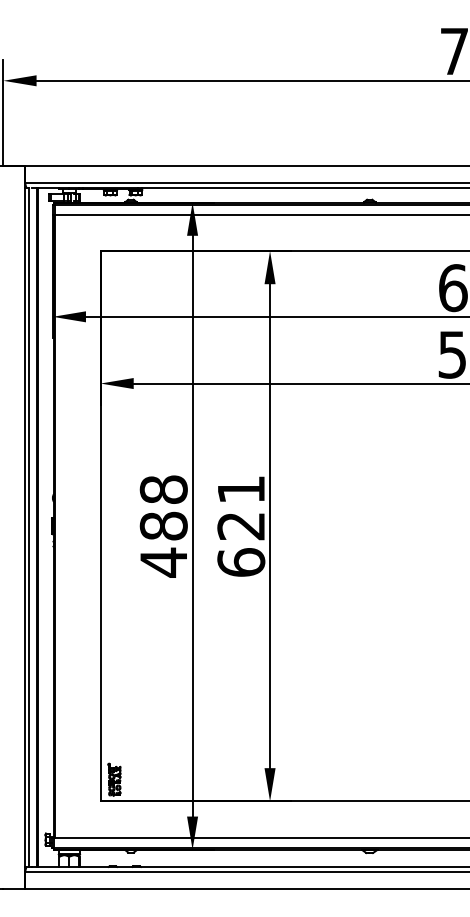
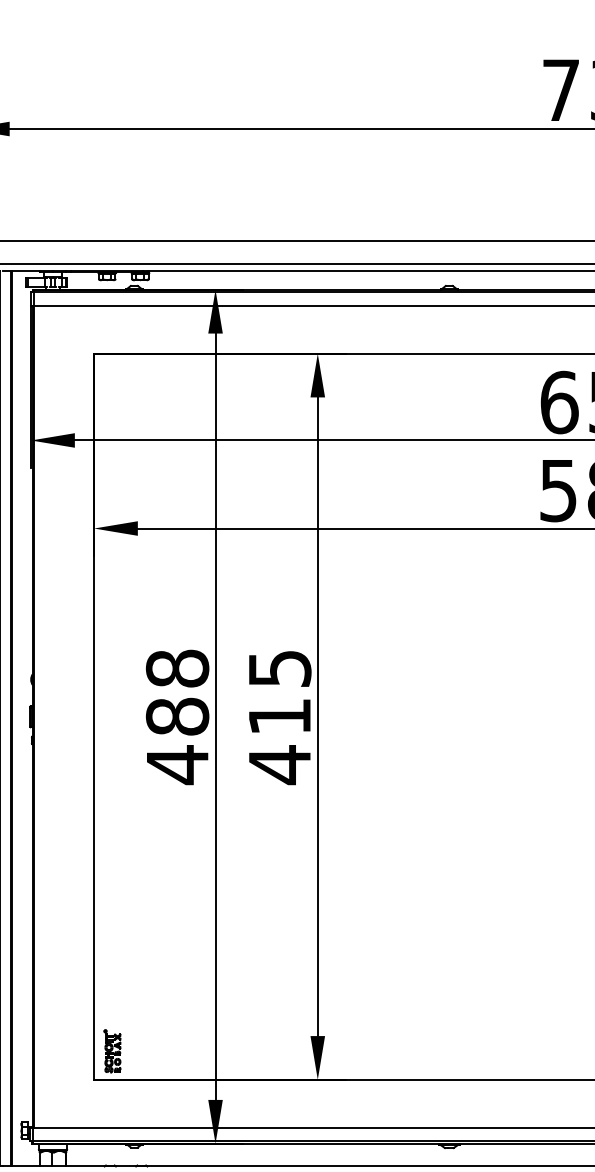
text: (241, 526) -> (280, 717), 621 -> 415

